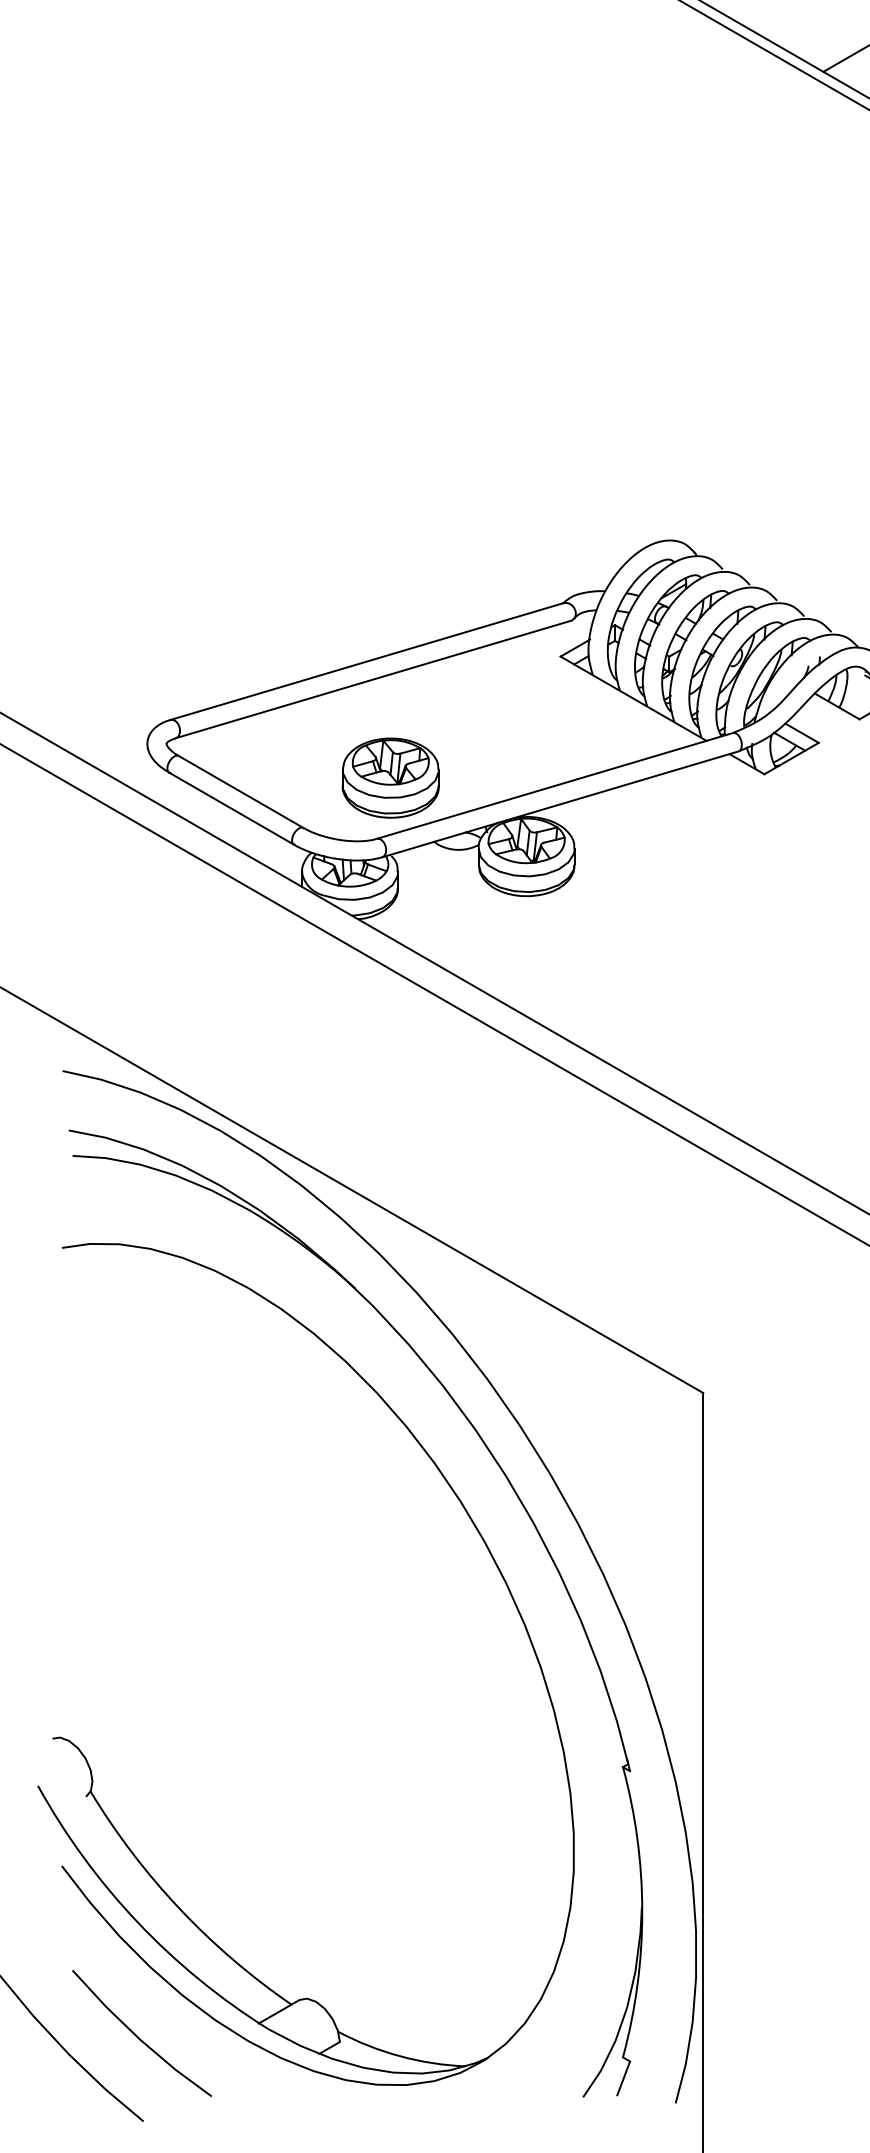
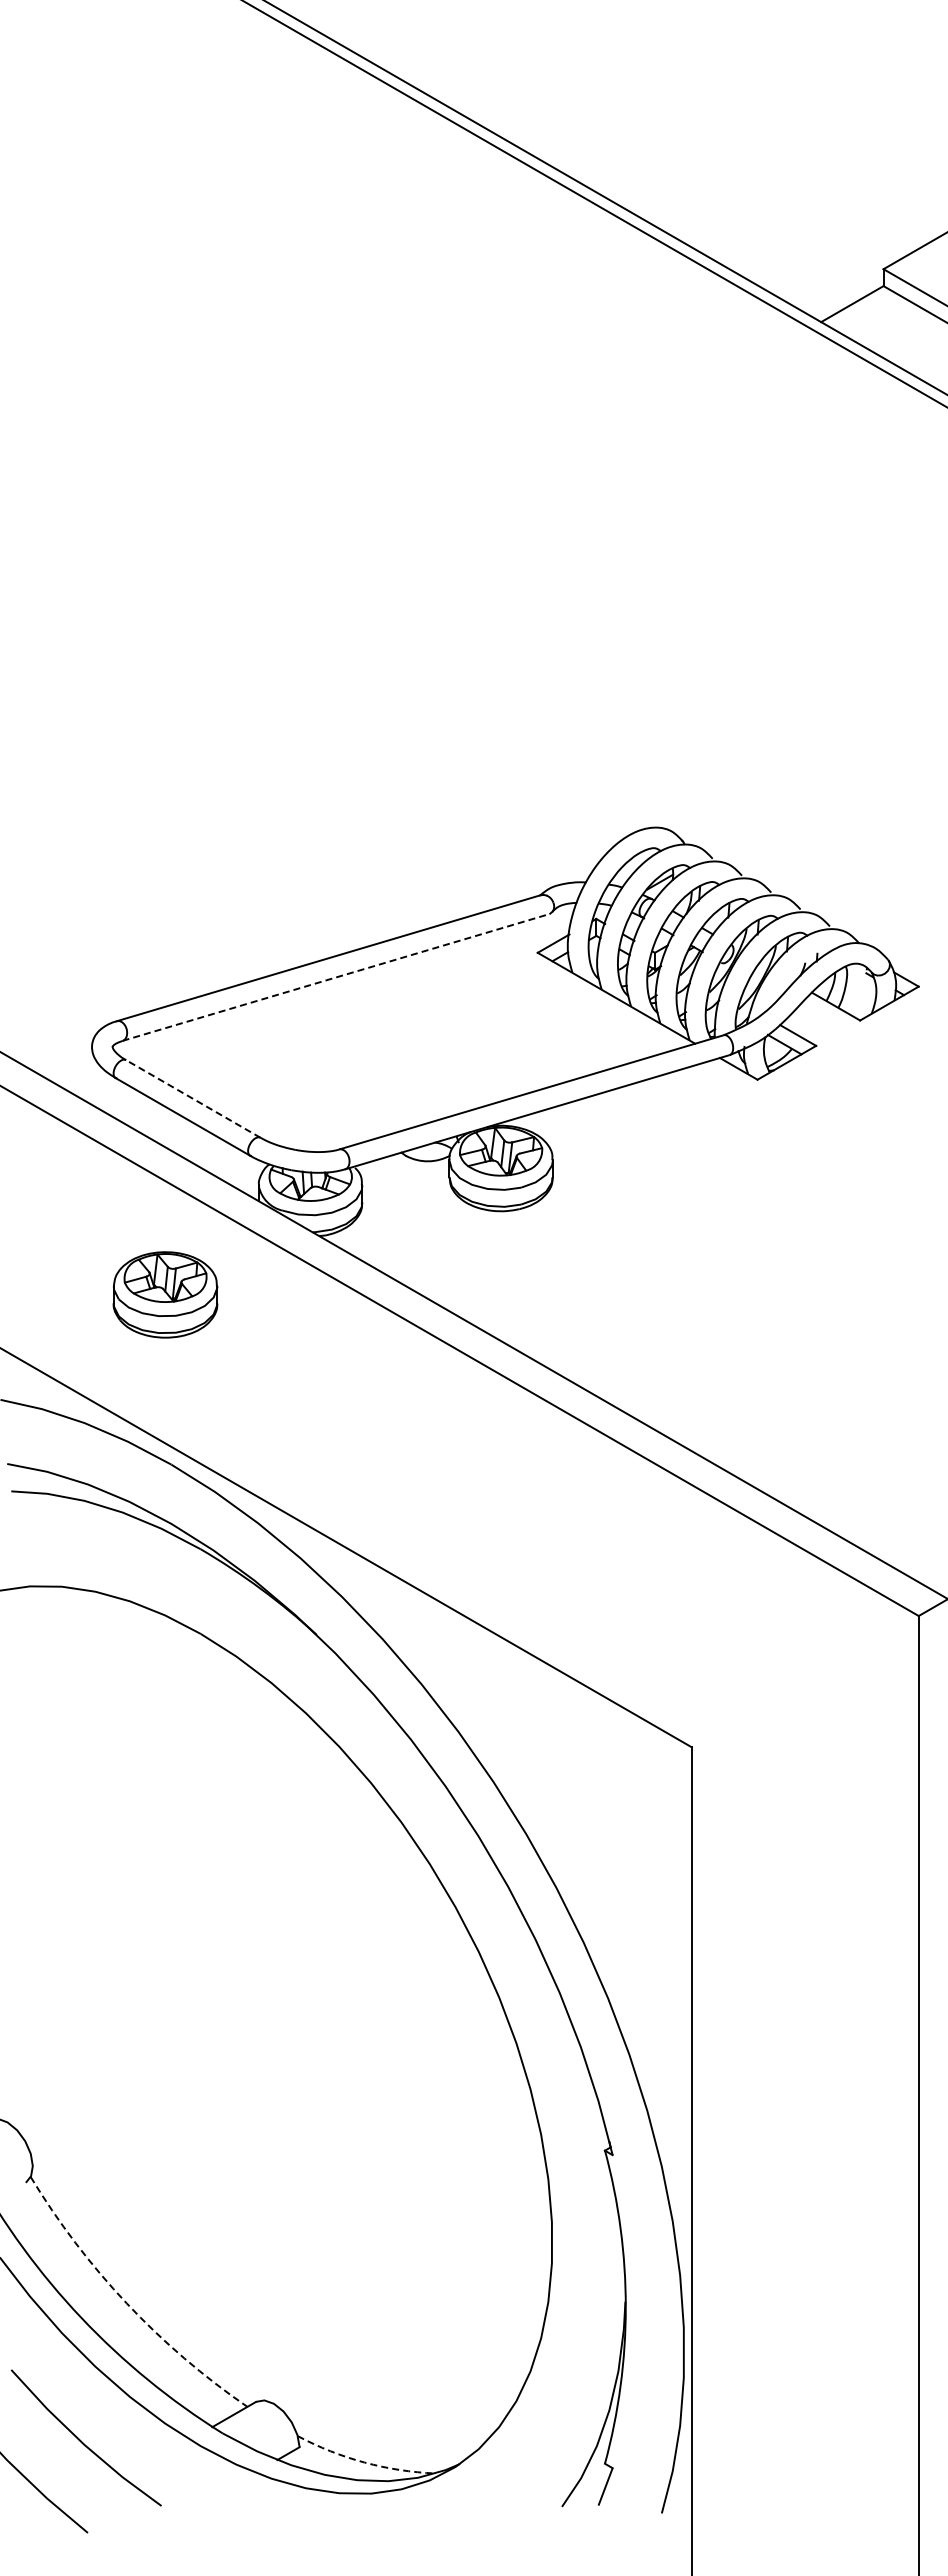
line: (374, 679) -> (336, 977), solid -> dashed
part: (390, 777) -> (165, 1294), moved
line: (241, 791) -> (193, 1098), solid -> dashed
arc: (179, 1908) -> (126, 2303), solid -> dashed
arc: (400, 2056) -> (364, 2462), solid -> dashed

